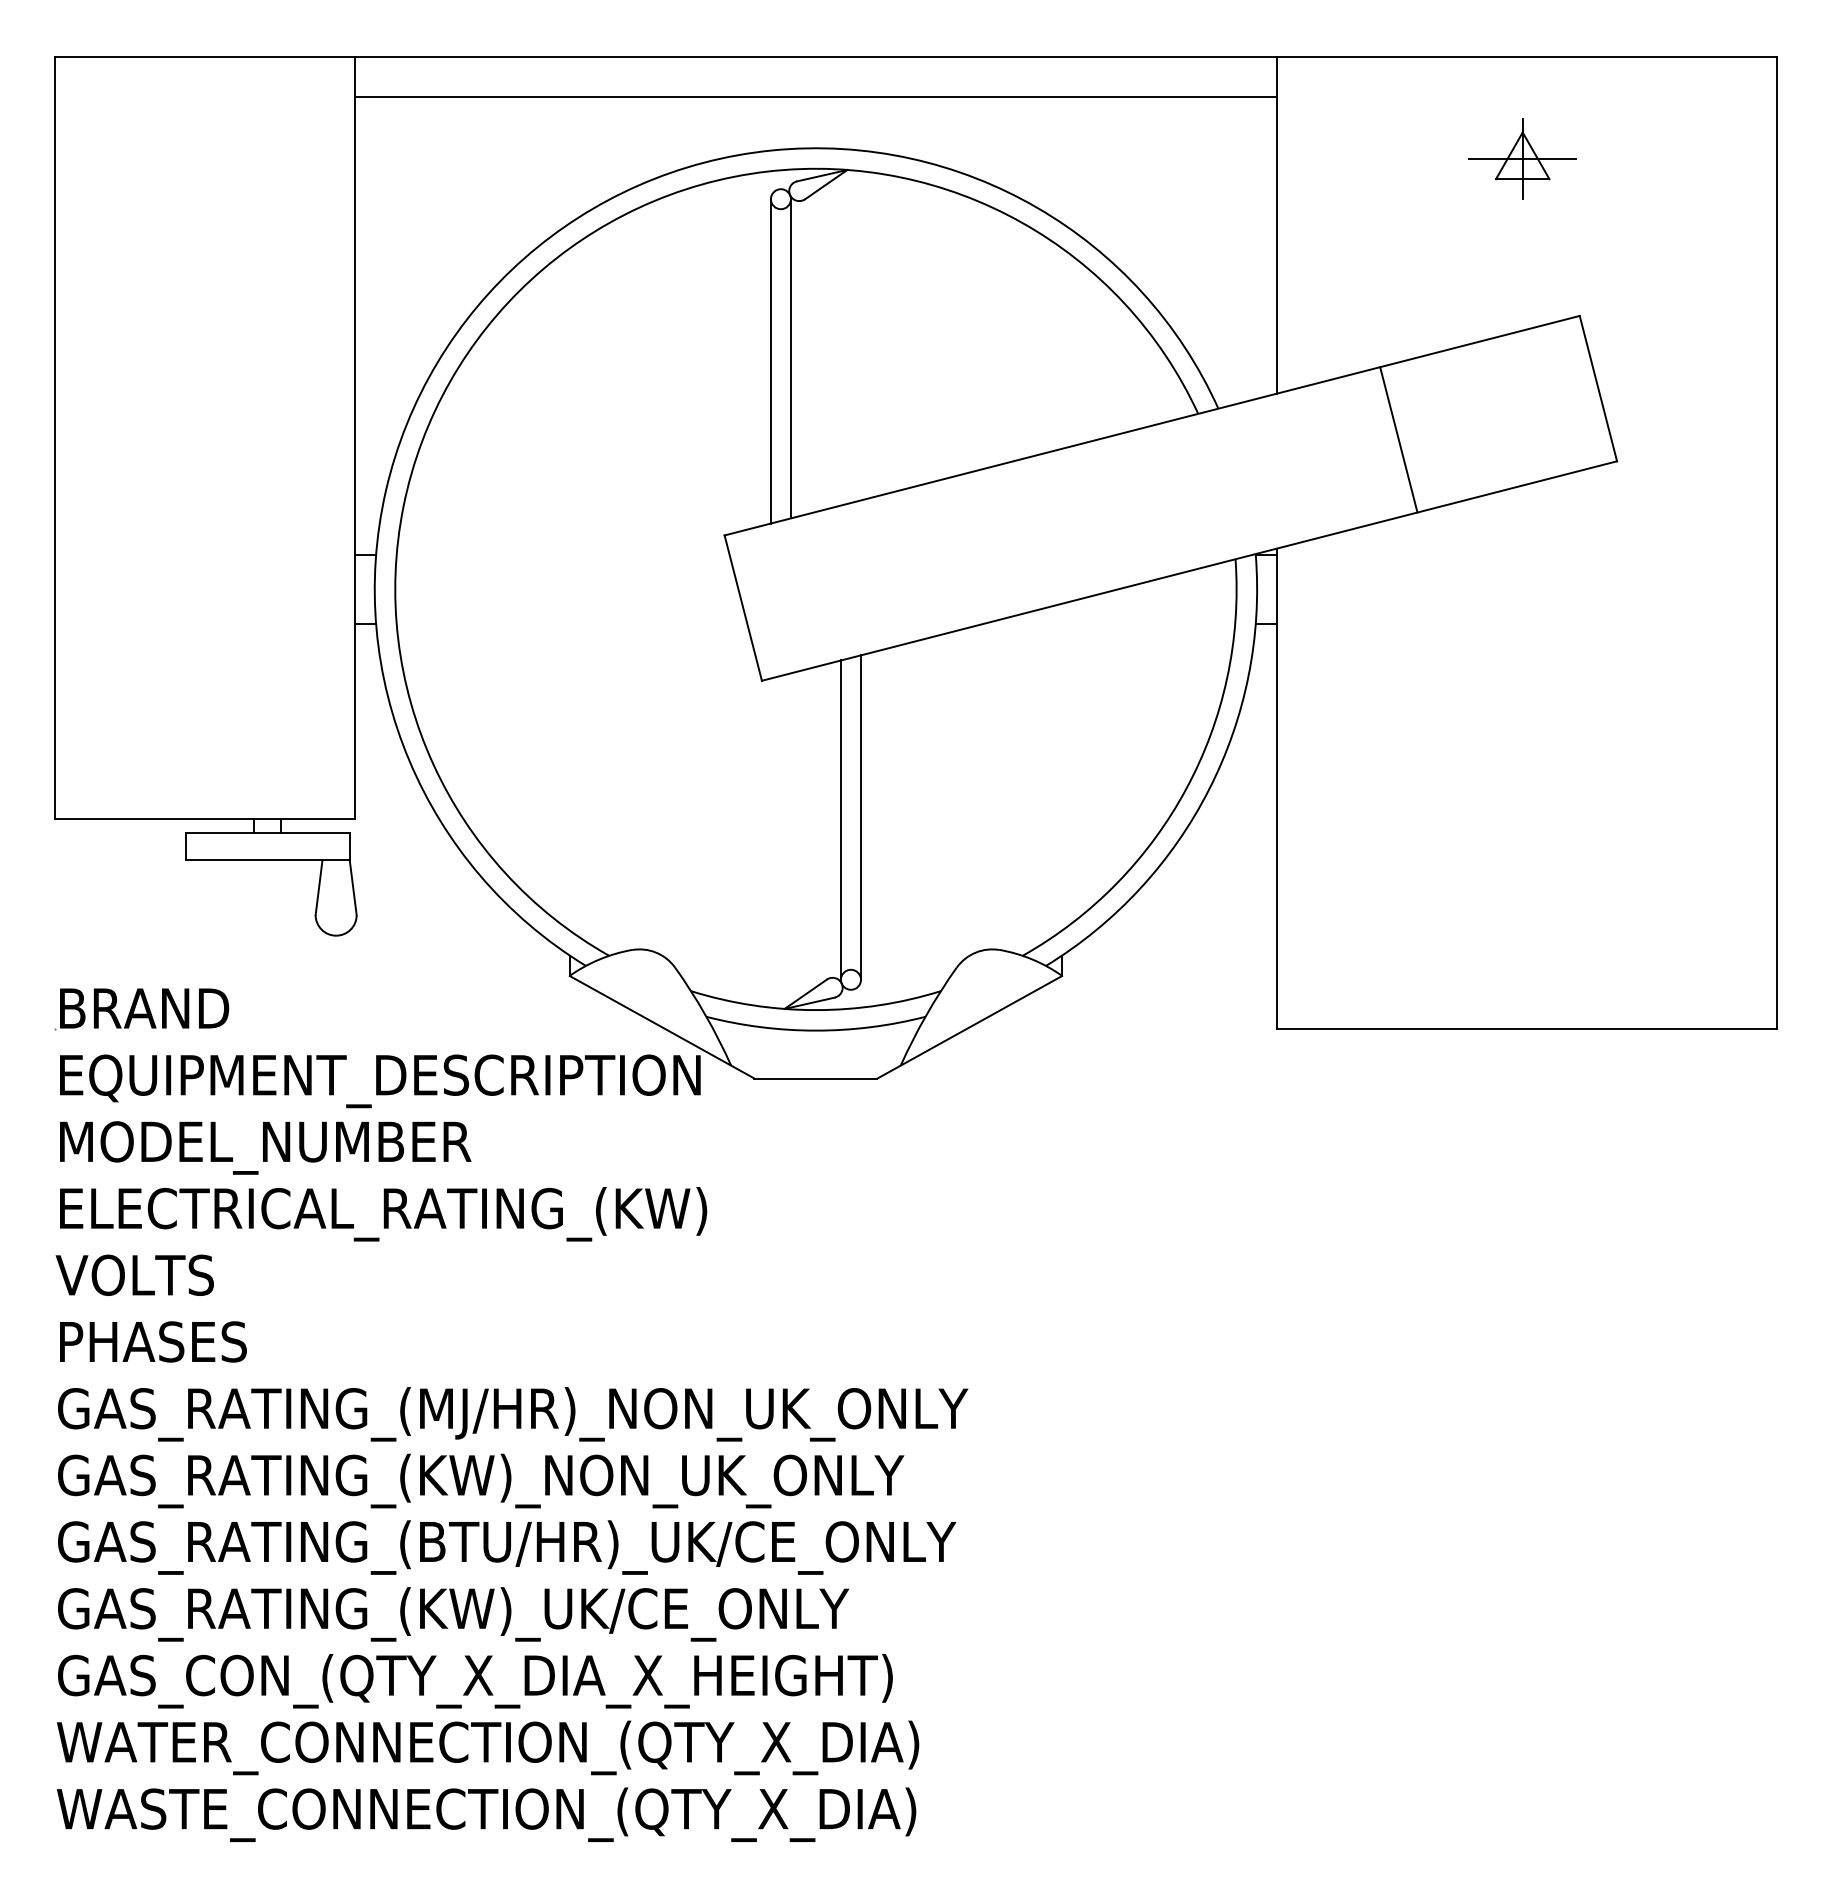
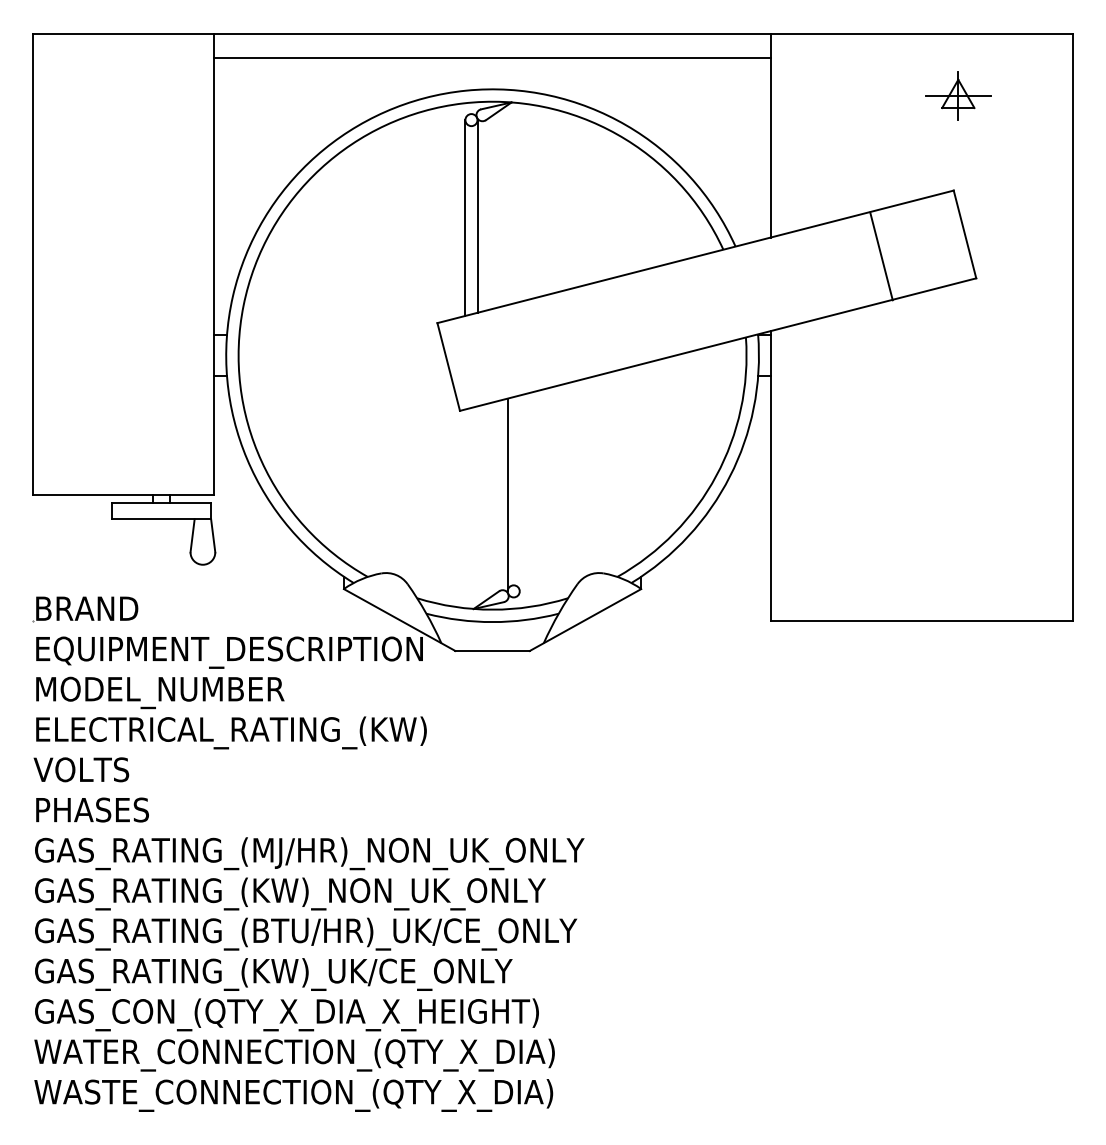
part: (1523, 158) -> (958, 95), moved
line: (1398, 440) -> (881, 256), moved
line: (860, 817) -> (519, 493), removed

